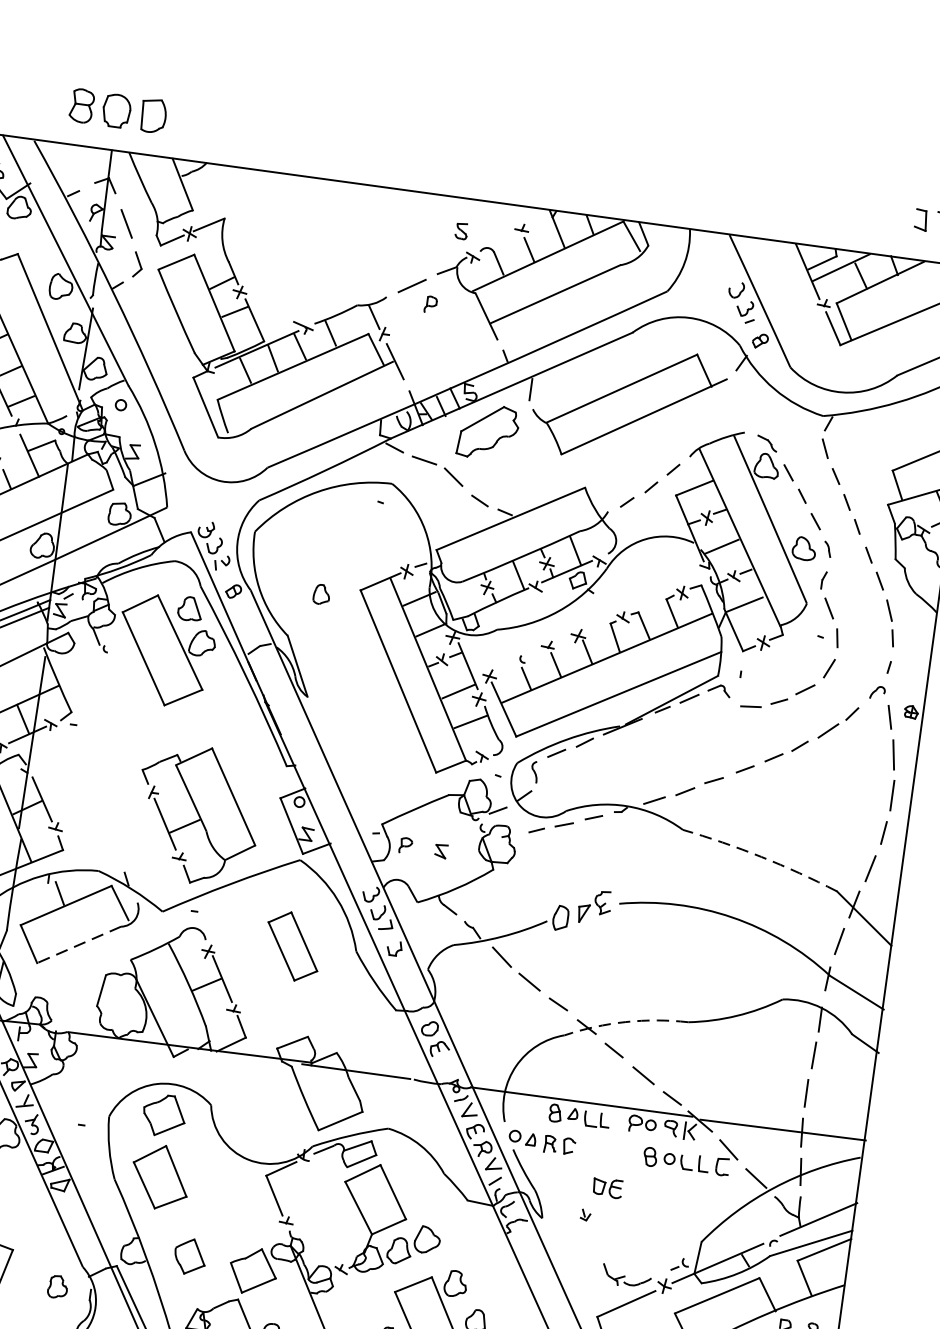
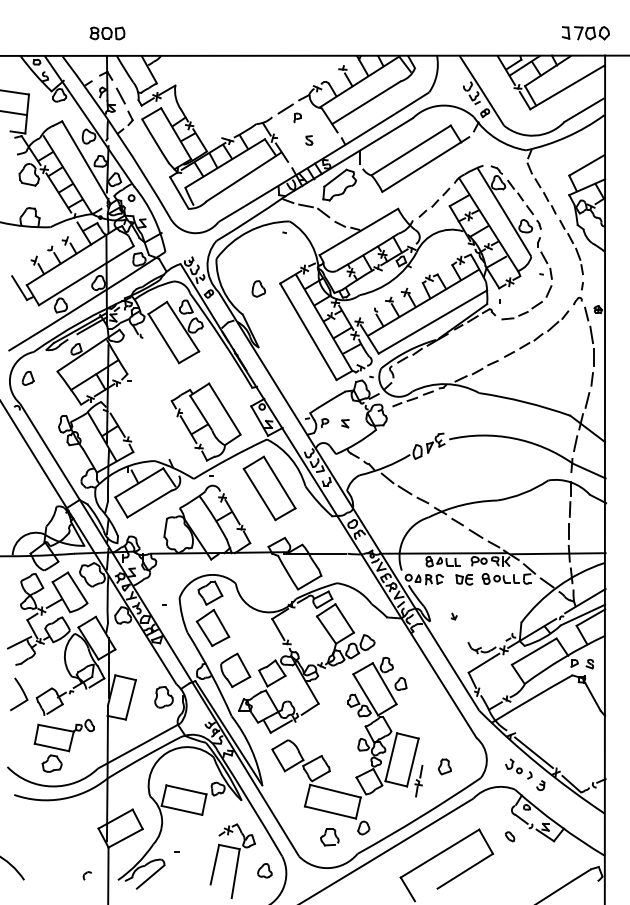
part: (118, 111) -> (107, 33), size x0.62
part: (462, 231) -> (309, 140), moved
part: (321, 593) -> (258, 288), size x1.43
arc: (761, 857) -> (525, 402), dashed -> solid
line: (79, 944) -> (149, 503), dashed -> solid
part: (292, 946) -> (269, 488), size x1.67
arc: (626, 1022) -> (462, 505), dashed -> solid
part: (607, 1187) -> (464, 579), moved
part: (189, 1255) -> (235, 669), size x1.67
part: (57, 1287) -> (163, 697), size x1.67

